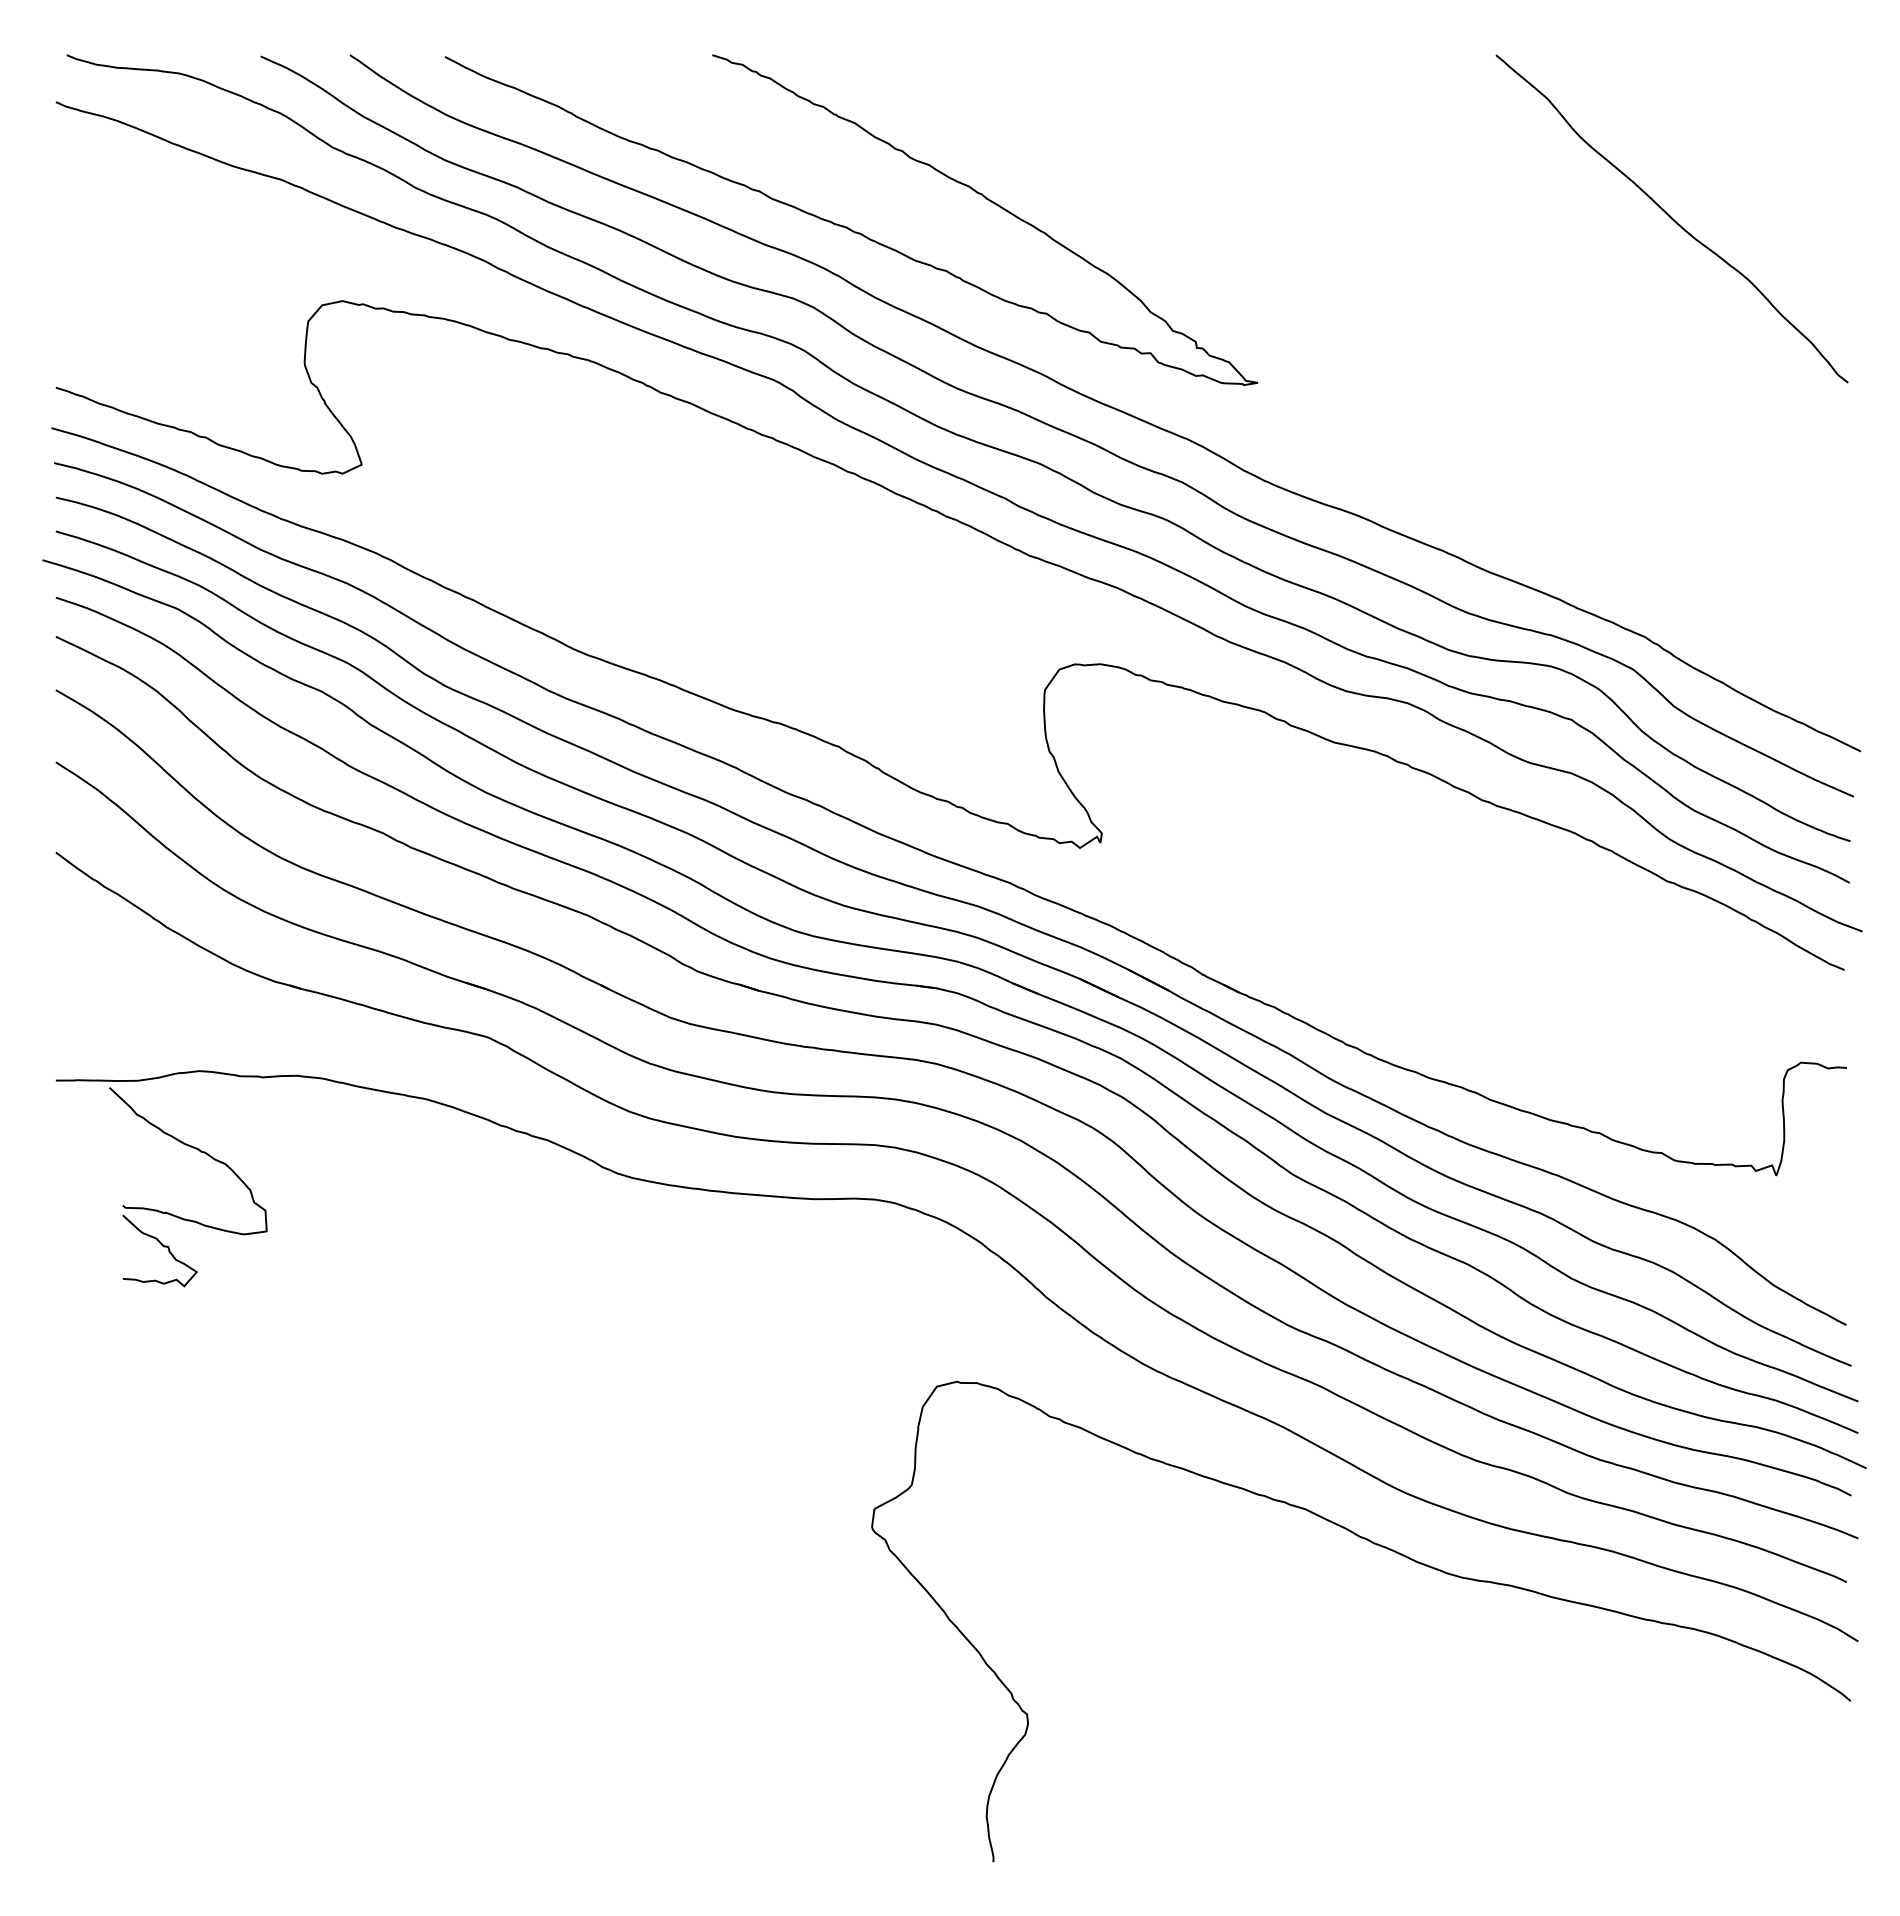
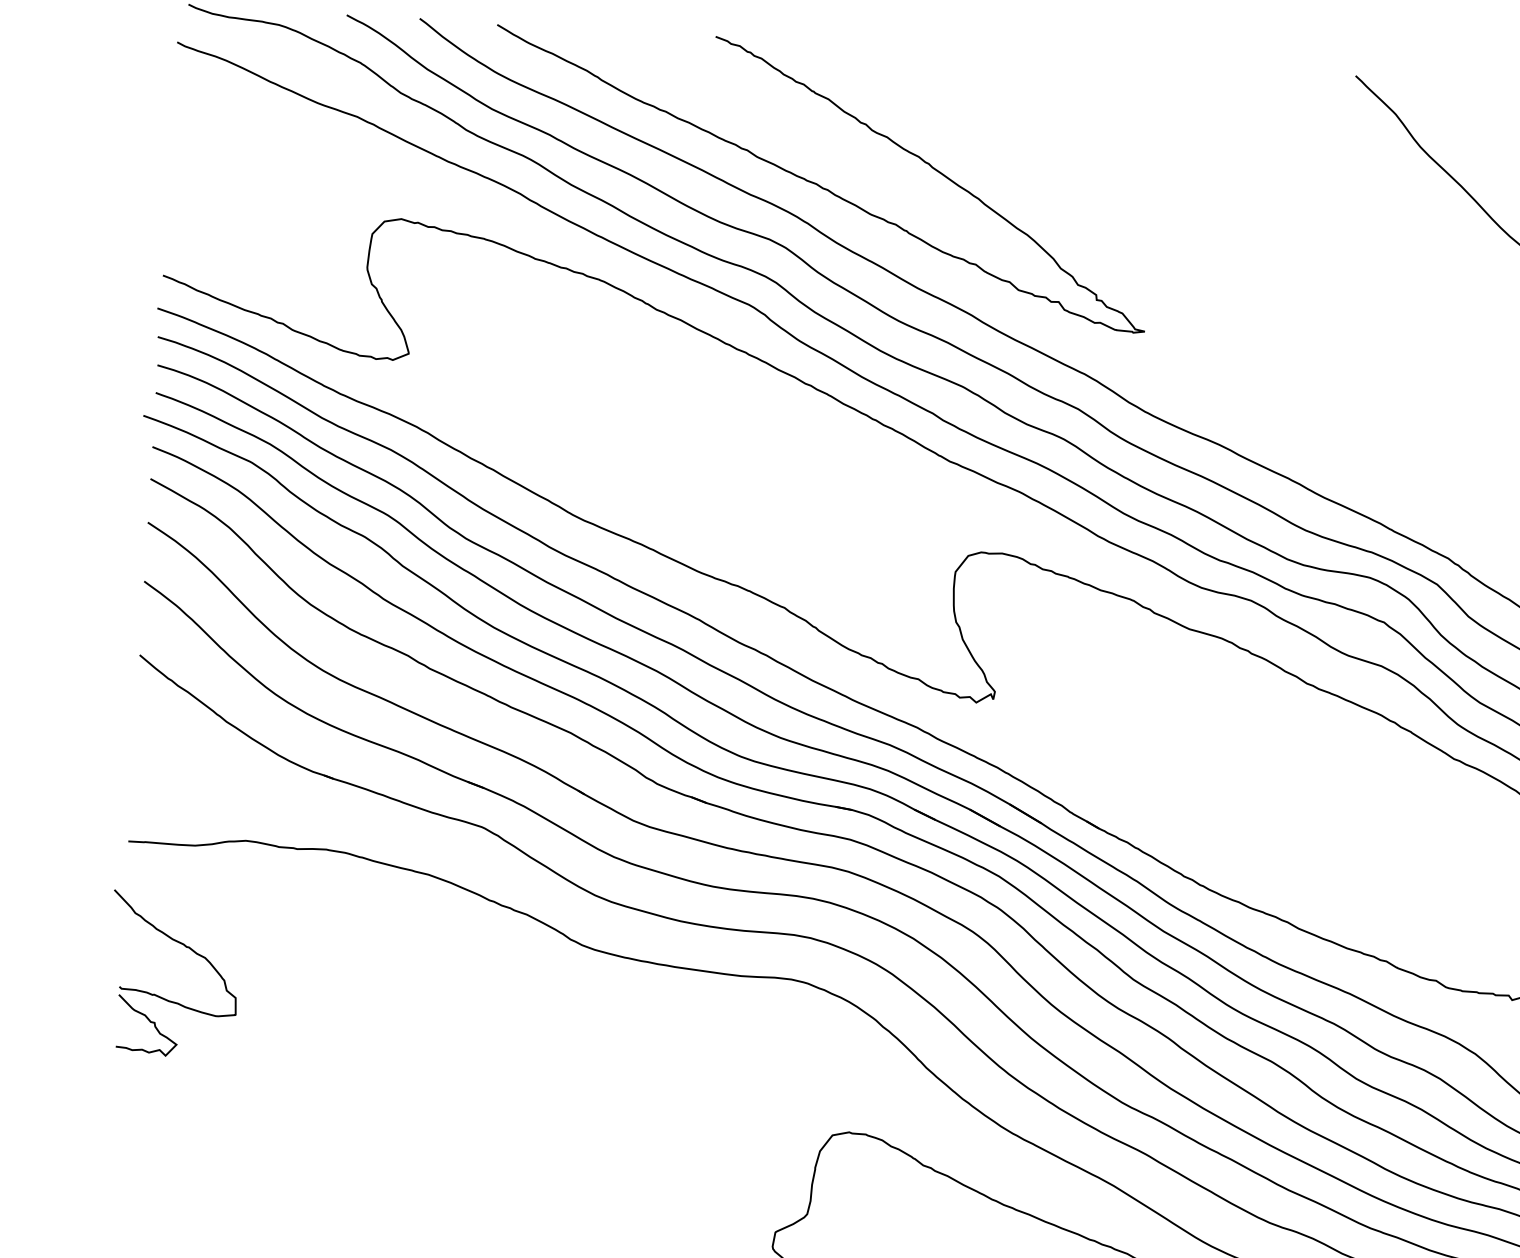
part: (179, 1216) -> (165, 998), moved

